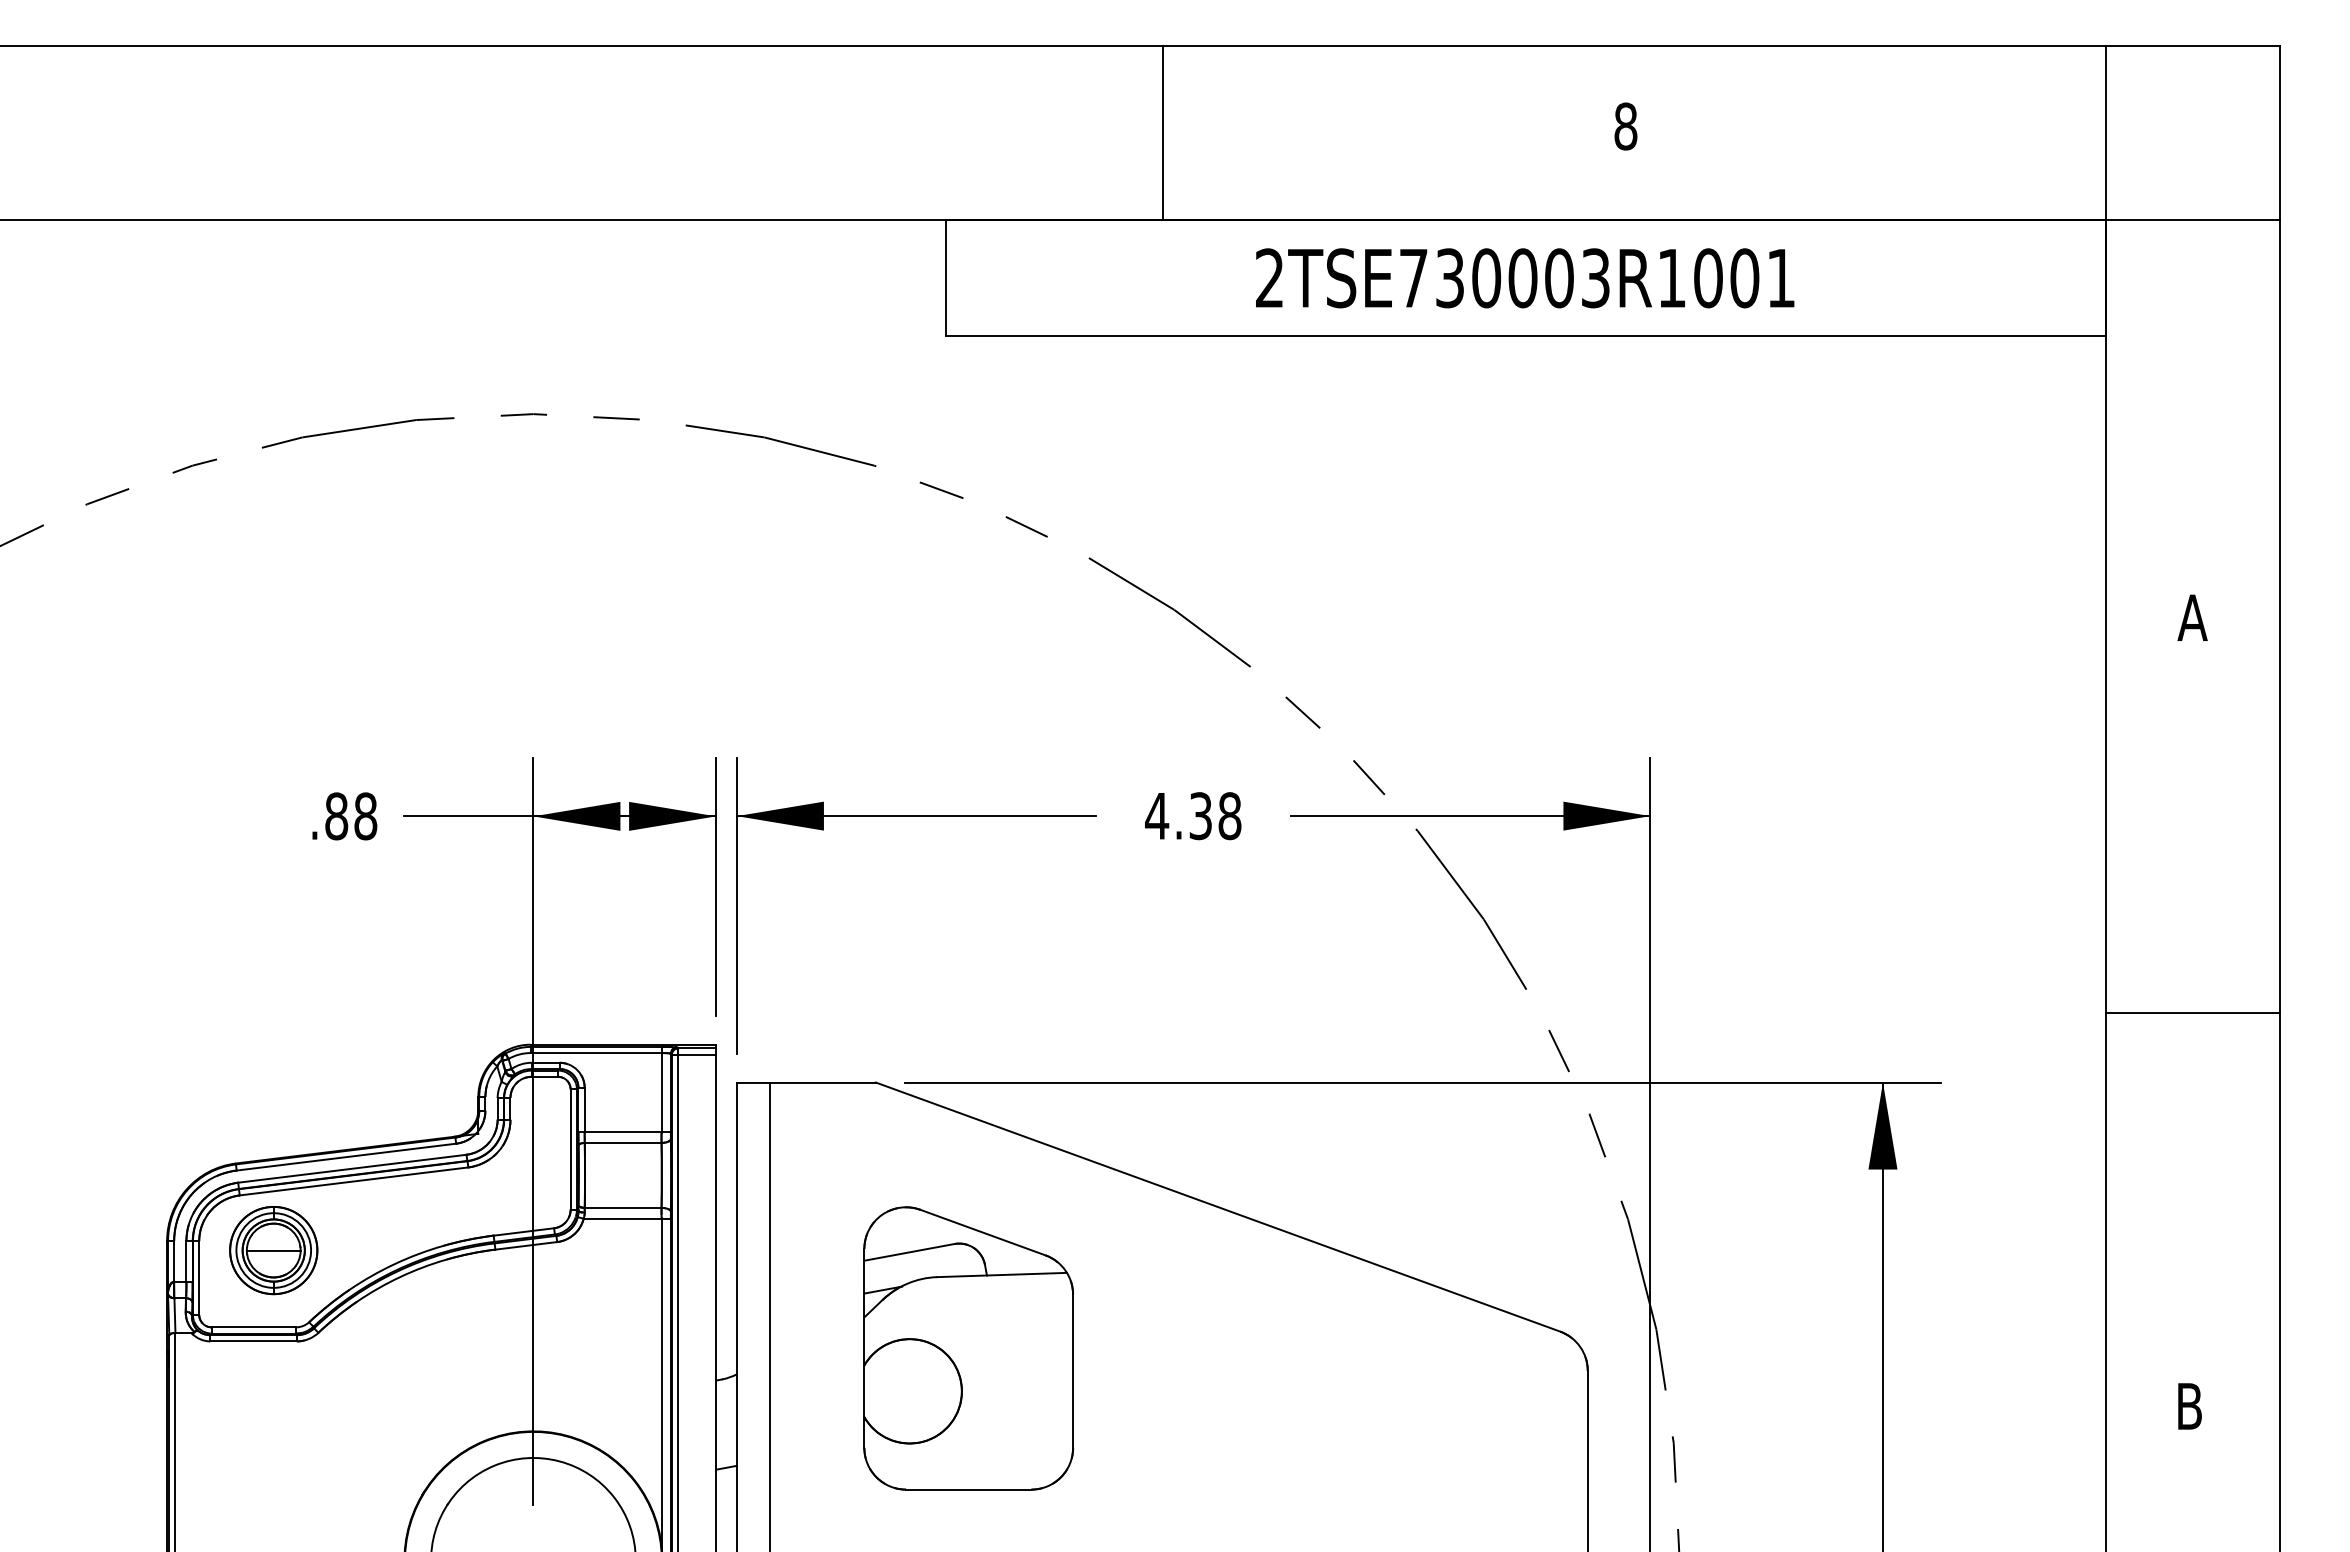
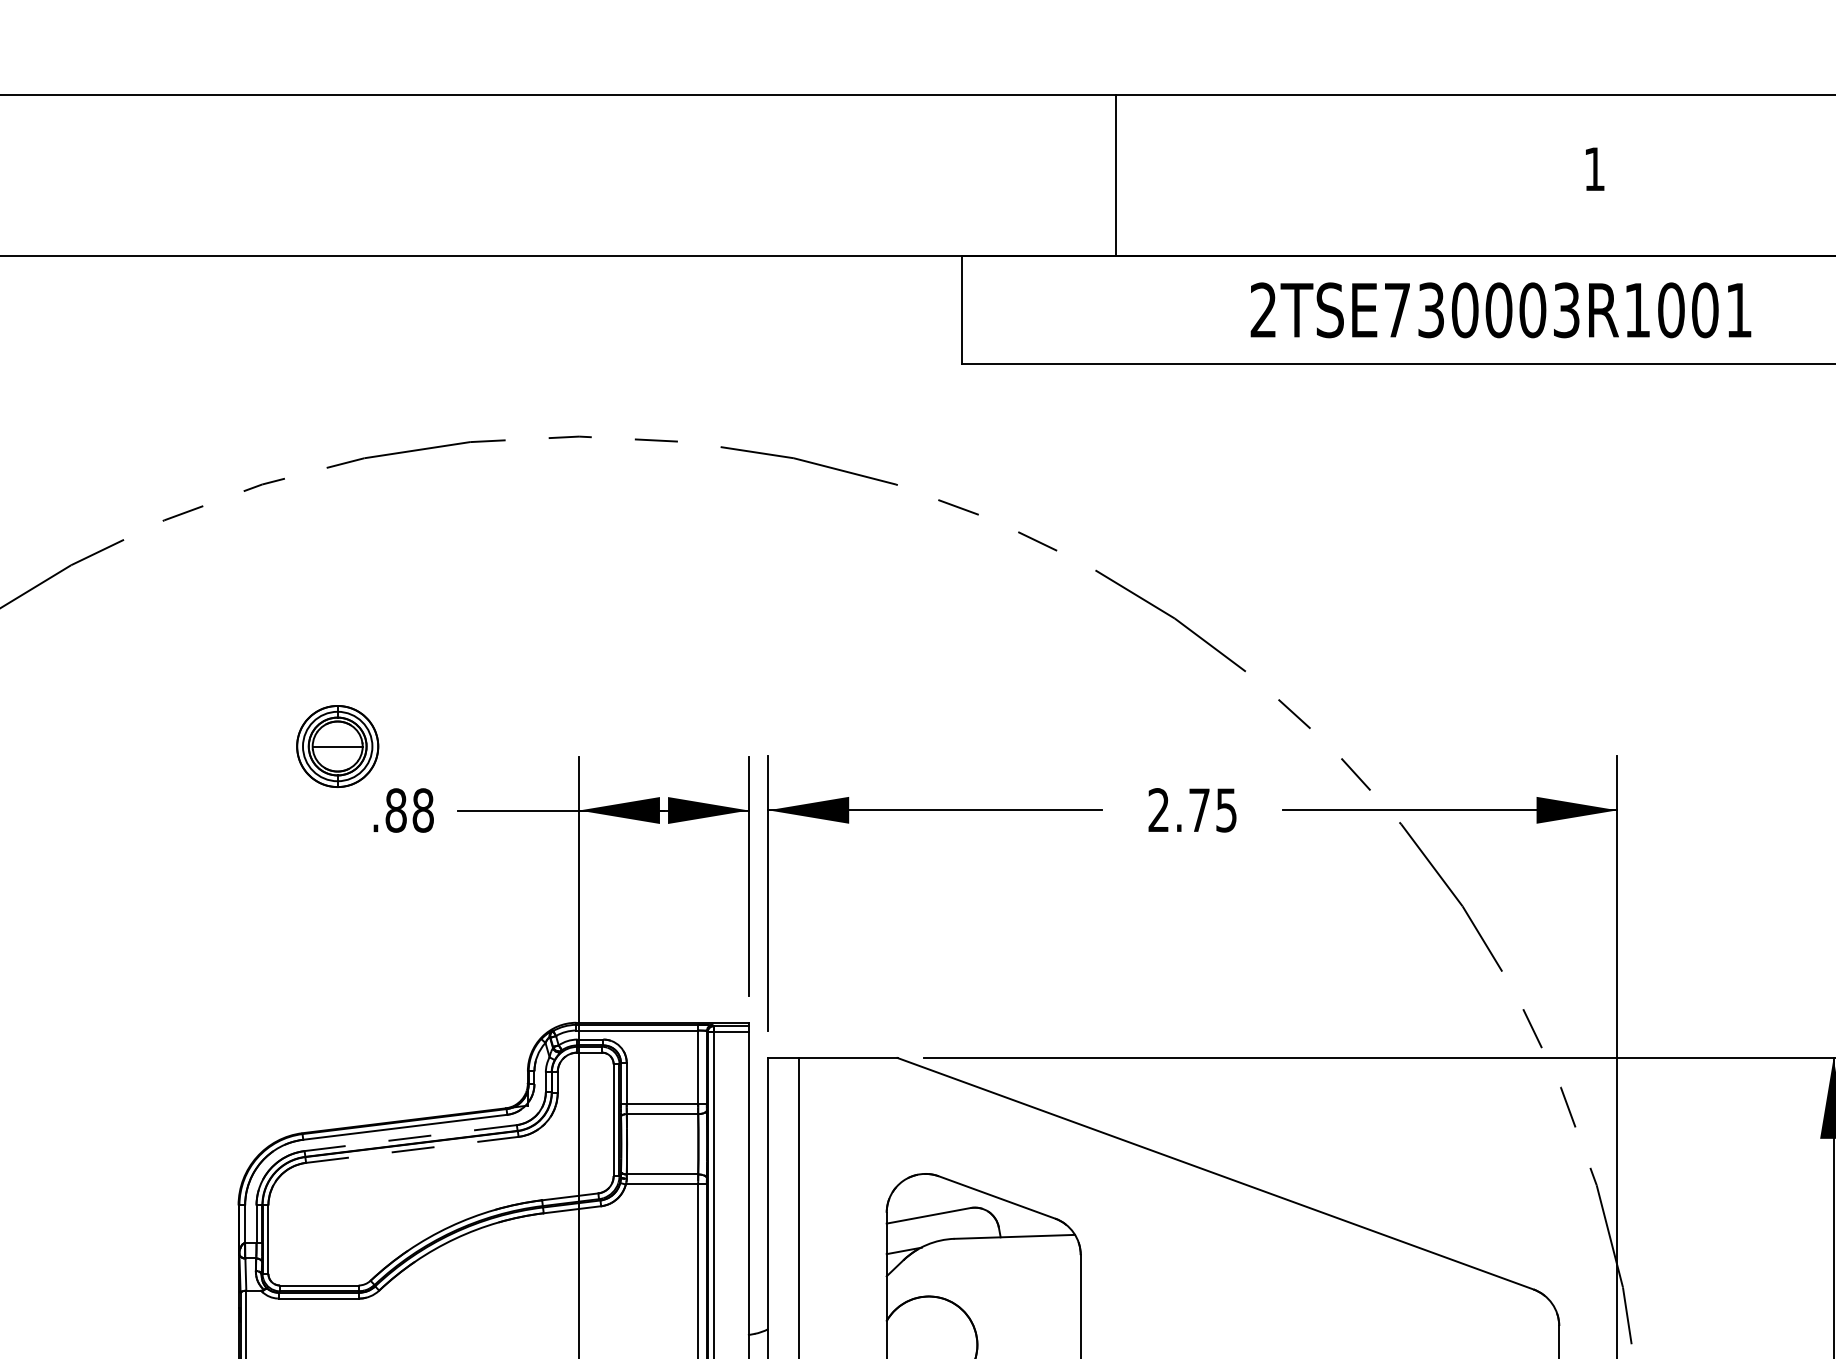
text: (1625, 126) -> (1594, 169), 8 -> 1
line: (1163, 133) -> (1116, 175), moved
text: (1193, 816) -> (1192, 810), 4.38 -> 2.75
line: (351, 1168) -> (409, 1137), solid -> dashed
line: (354, 1181) -> (412, 1149), solid -> dashed
part: (273, 1250) -> (337, 746), moved

